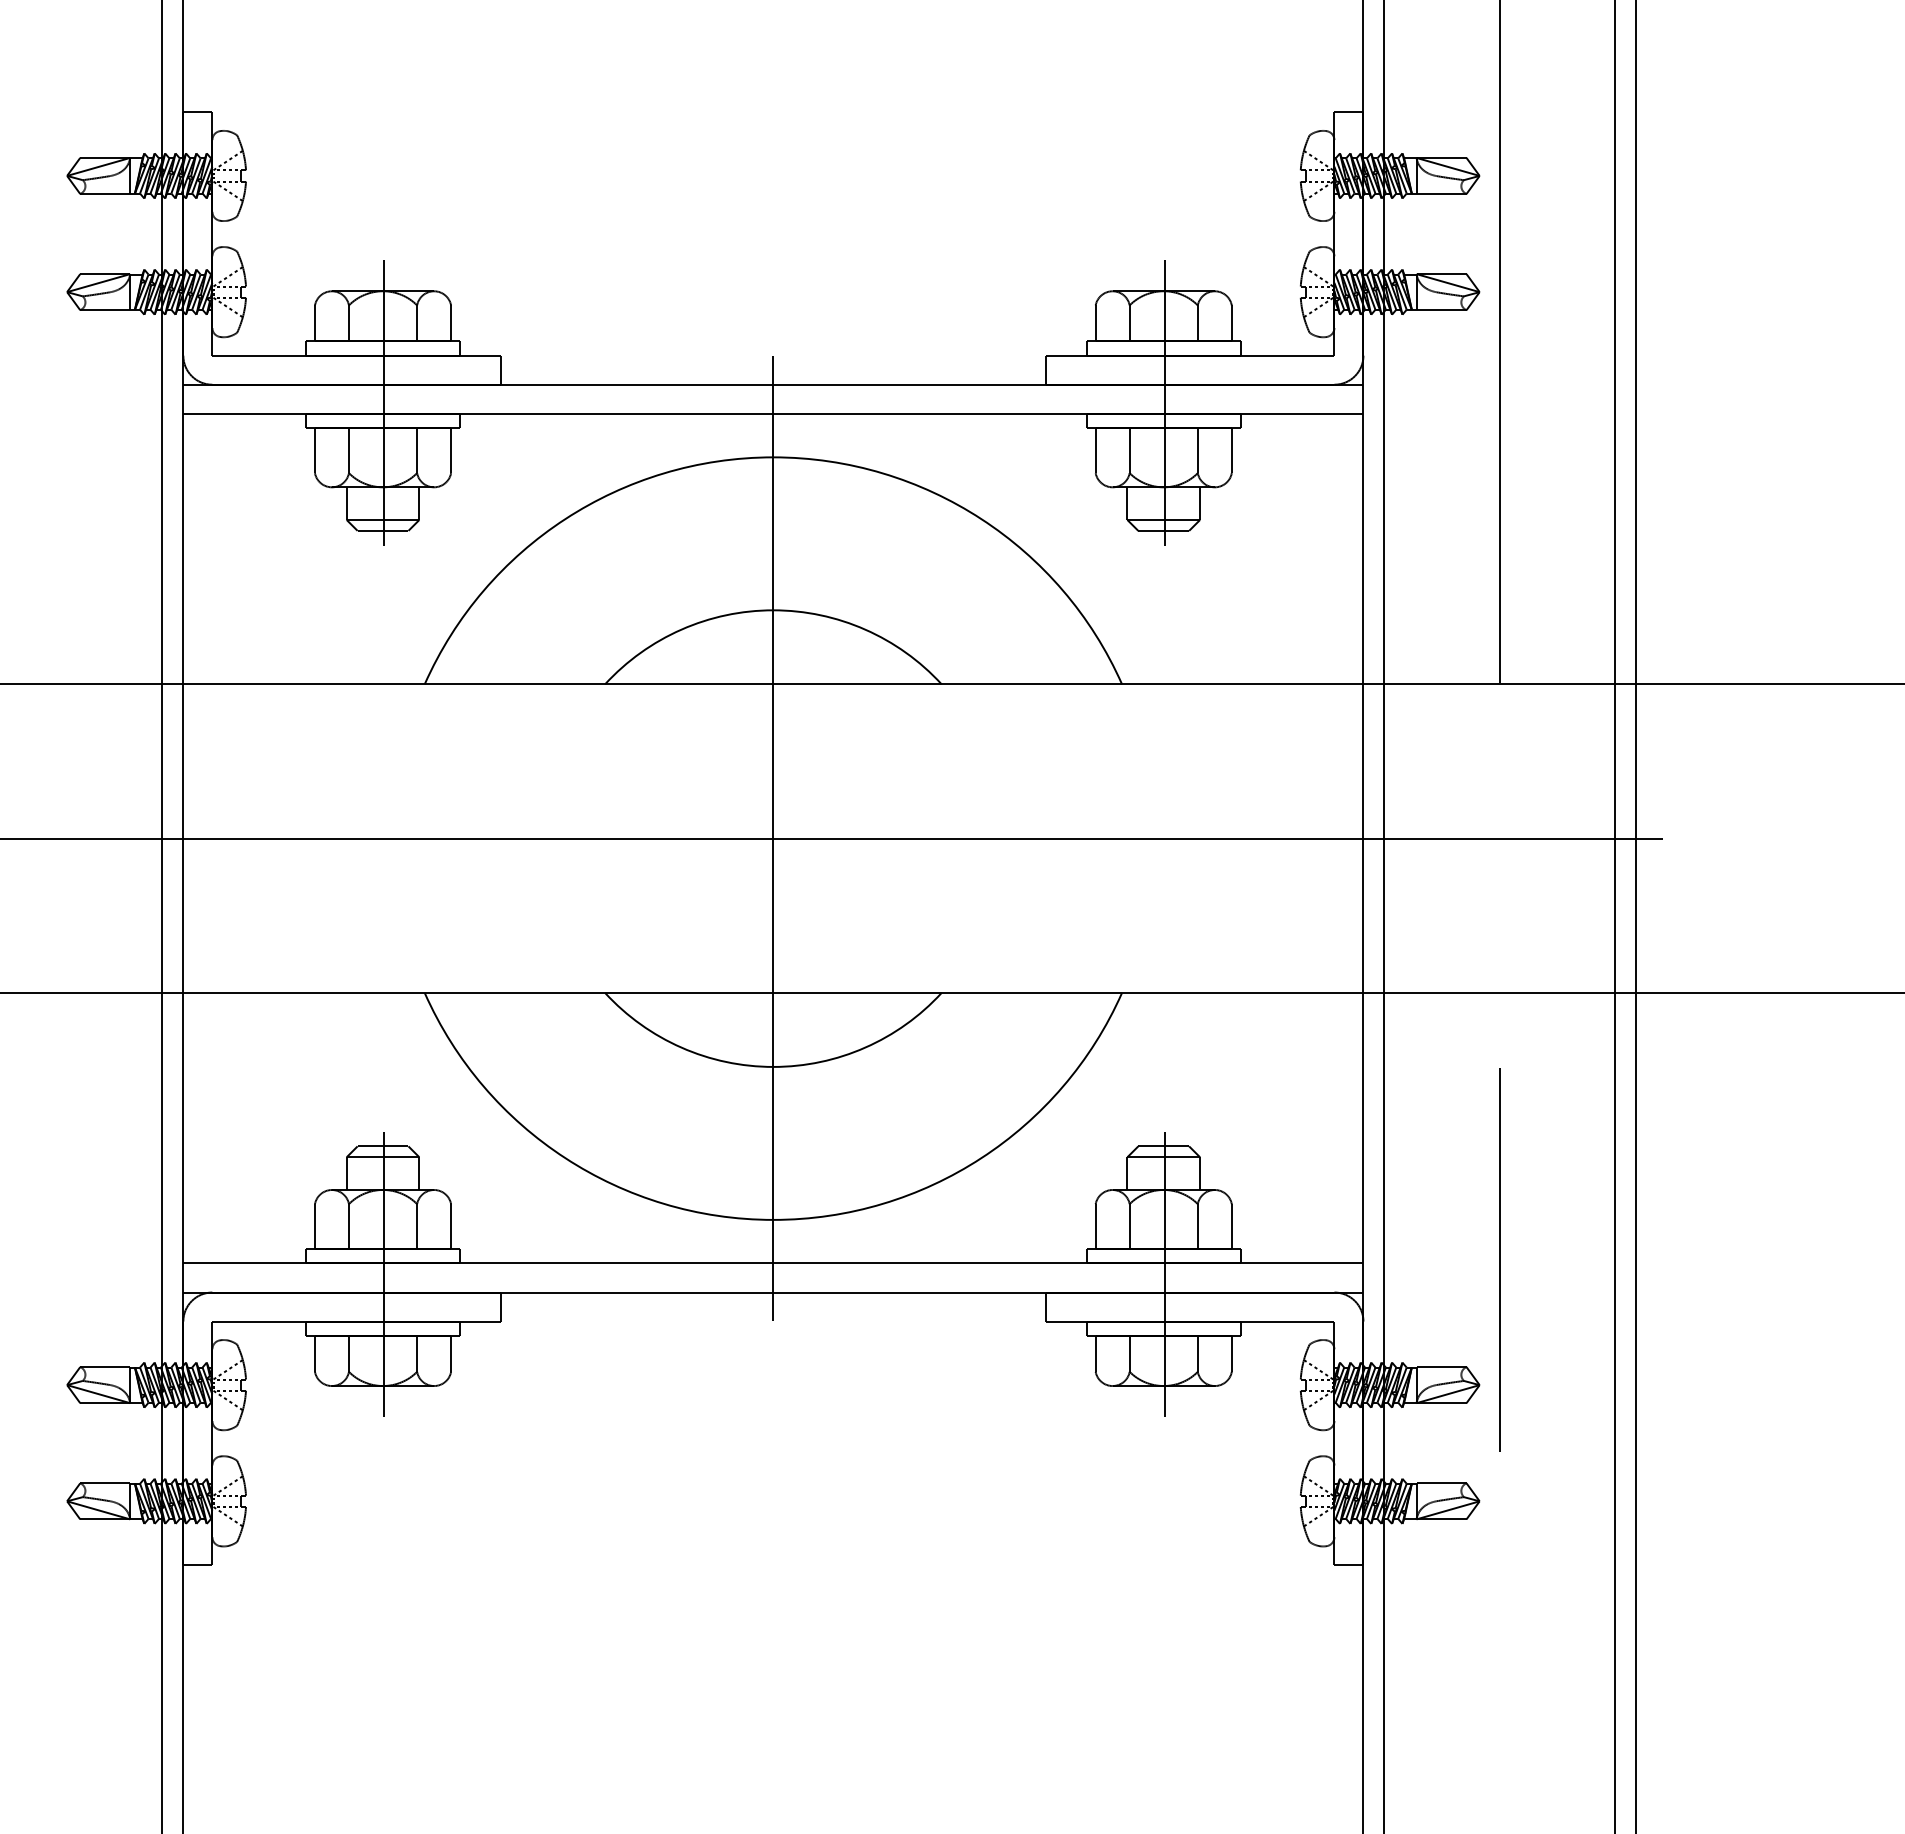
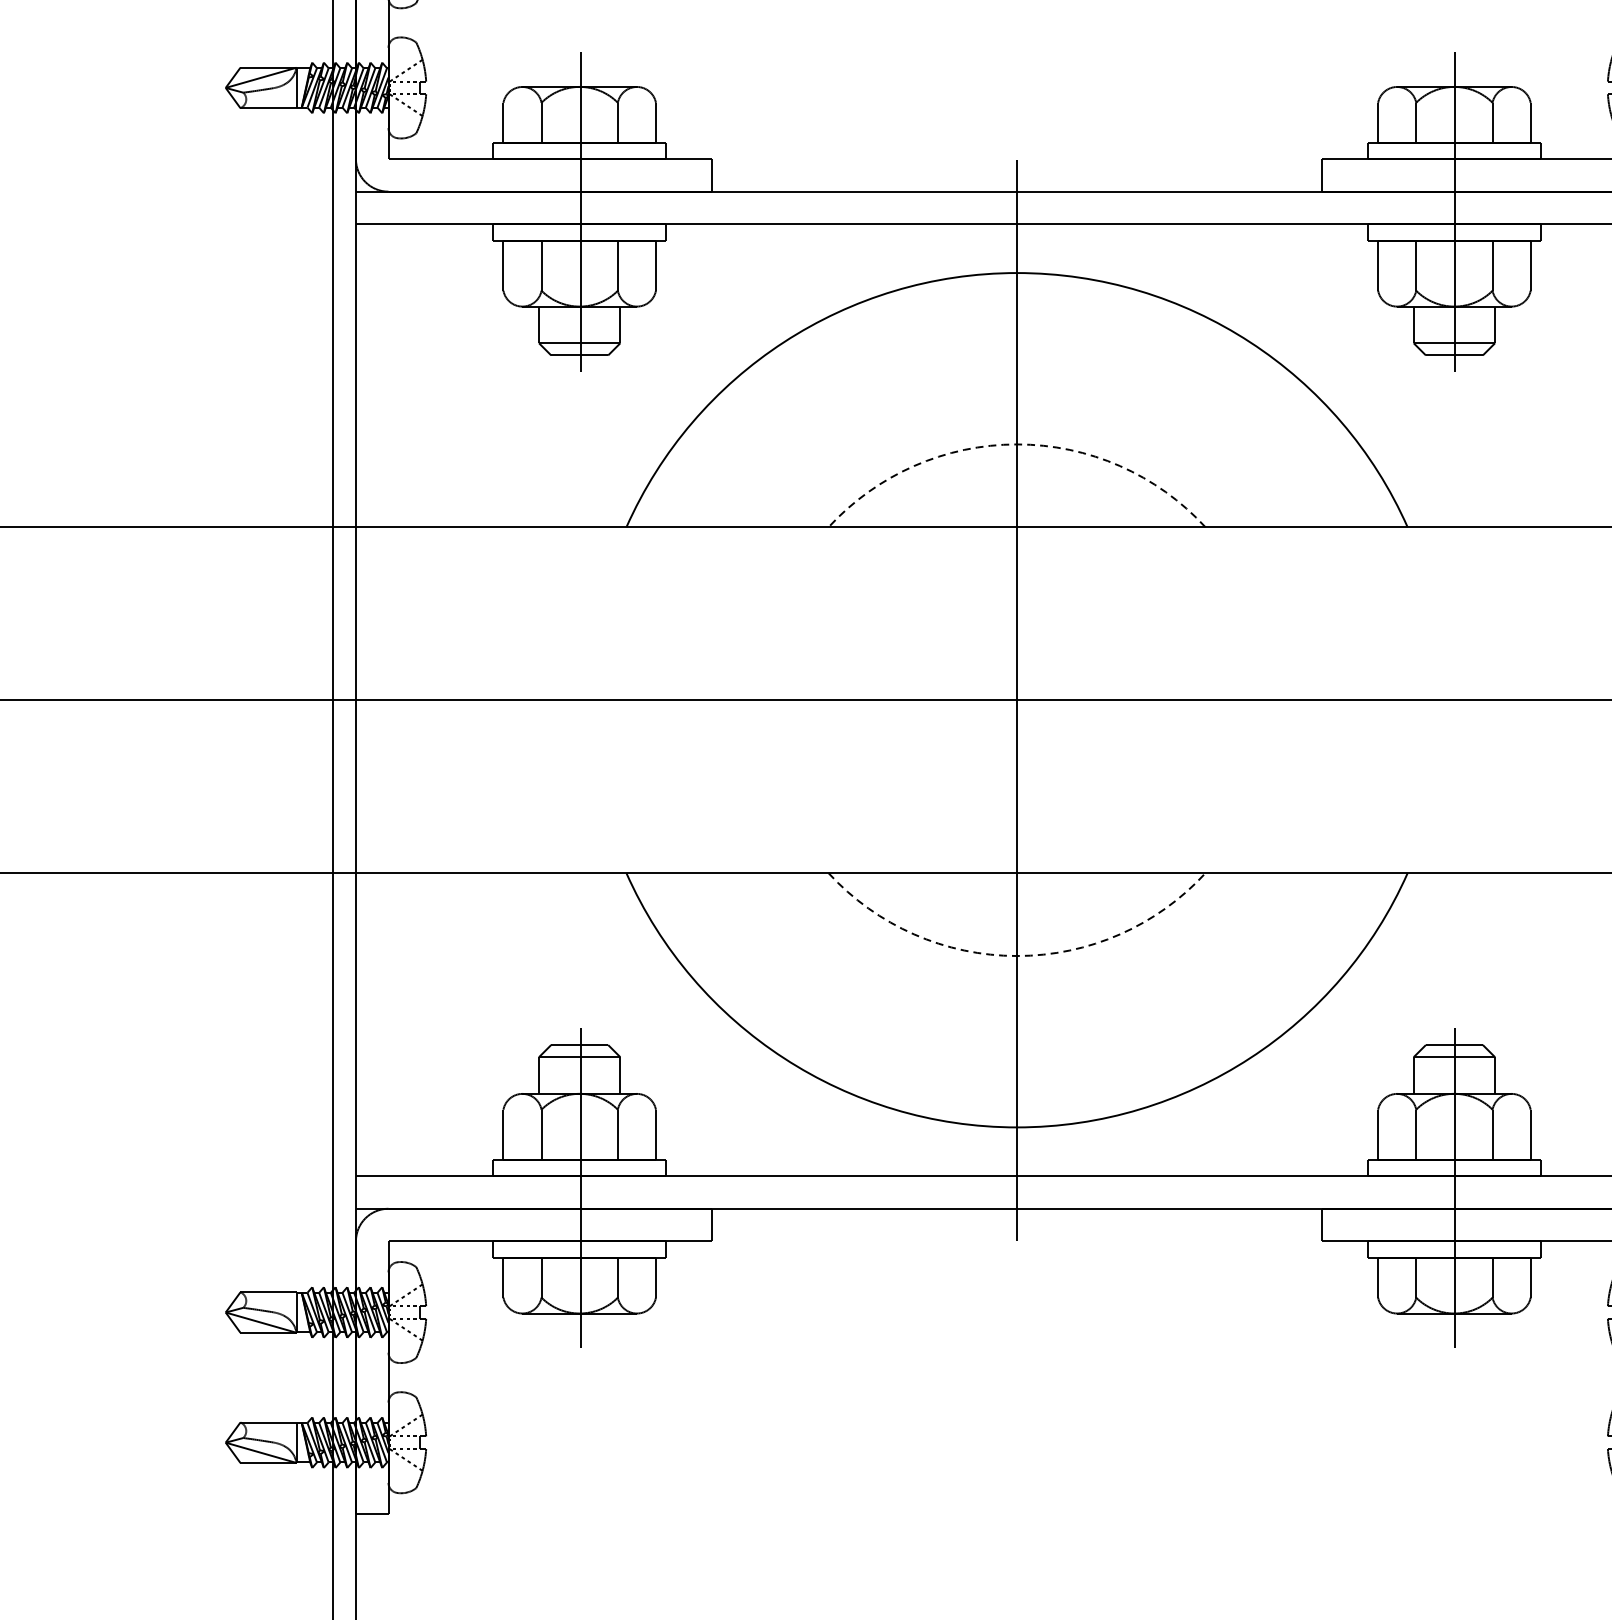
arc: (773, 610) -> (1017, 444), solid -> dashed
arc: (773, 1066) -> (1017, 955), solid -> dashed

